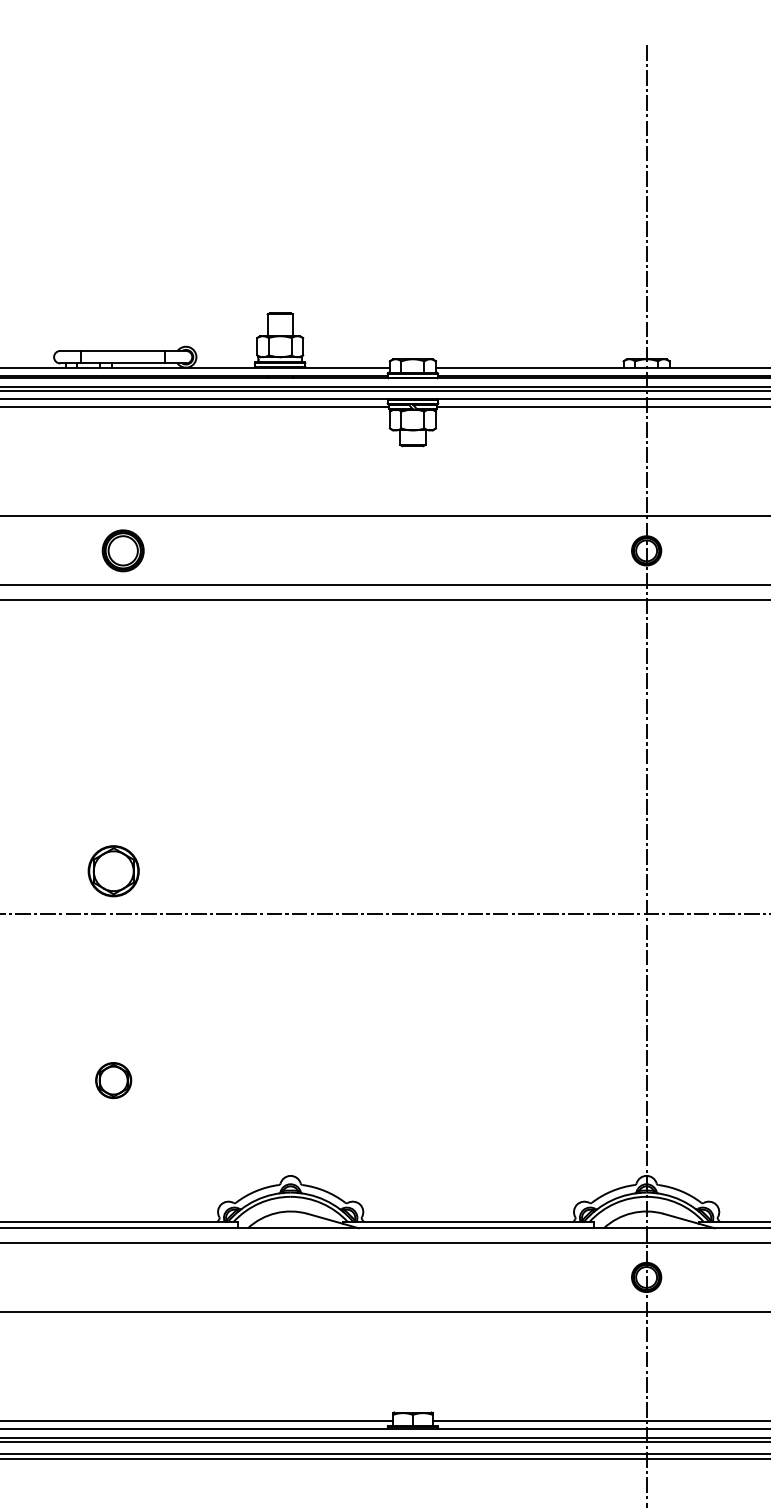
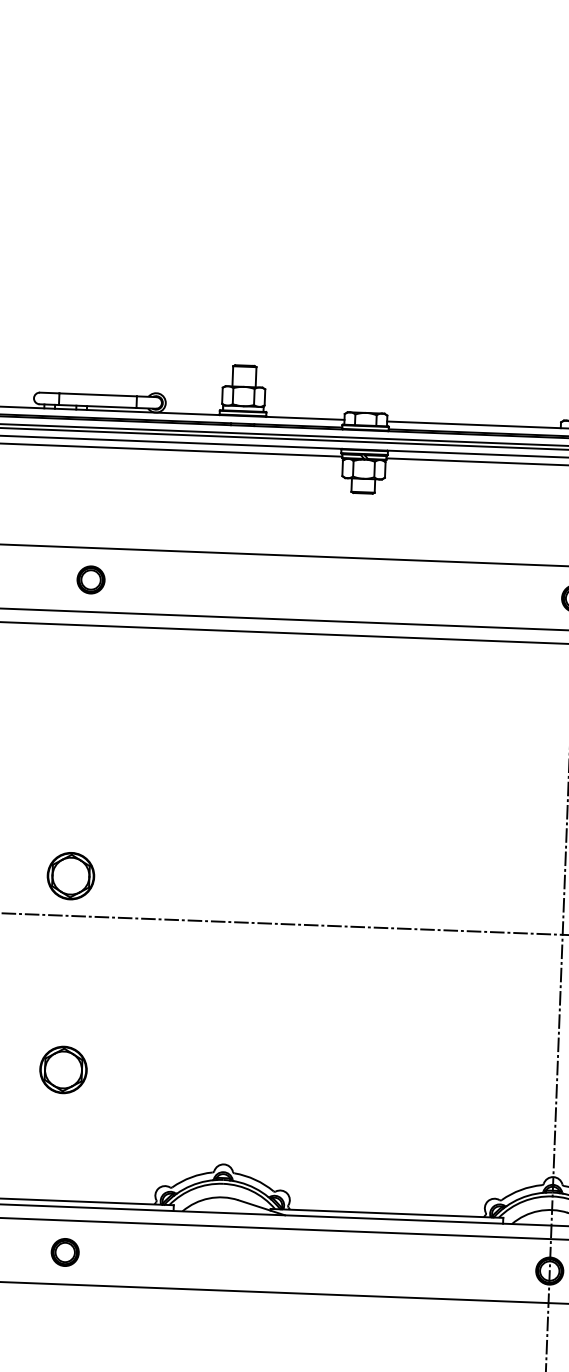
part: (122, 550) -> (90, 579), size x0.71
part: (113, 1080) -> (63, 1069), size x1.43
part: (122, 1276) -> (64, 1251), added

